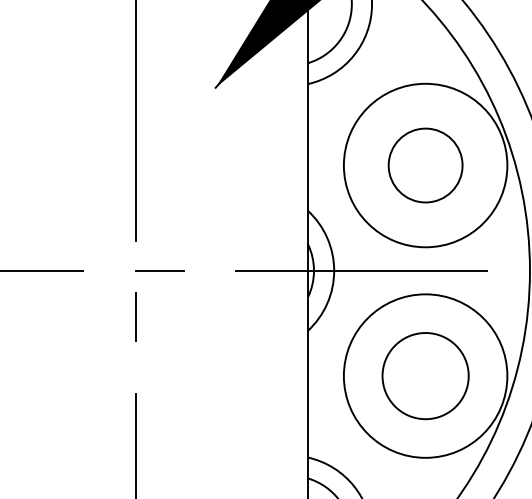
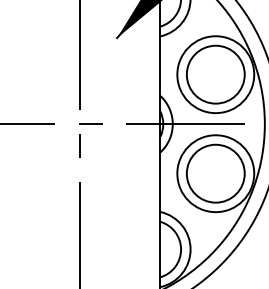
circle: (425, 165) -> (215, 74), size x1.67
circle: (425, 375) -> (215, 173), size x1.43

